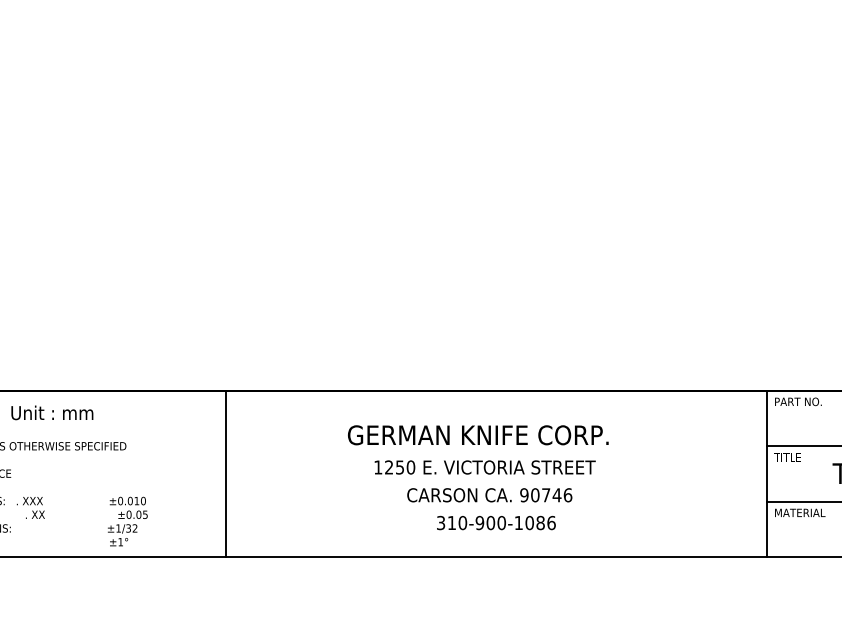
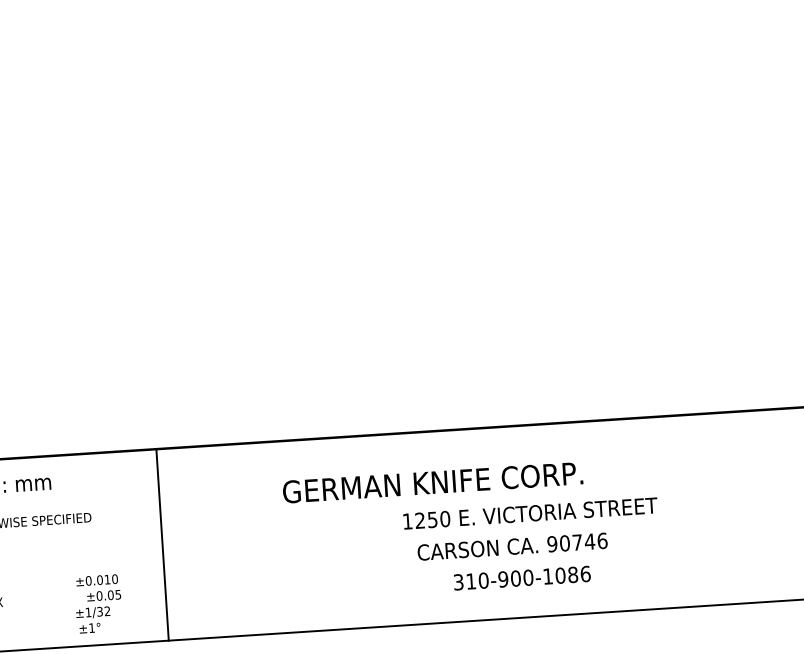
text: (478, 435) -> (433, 482), moved
text: (484, 467) -> (529, 513), moved
line: (225, 473) -> (162, 544), moved

